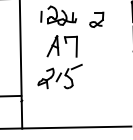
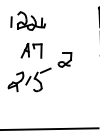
part: (96, 19) -> (64, 59), moved
part: (61, 46) -> (30, 50), size x0.7

